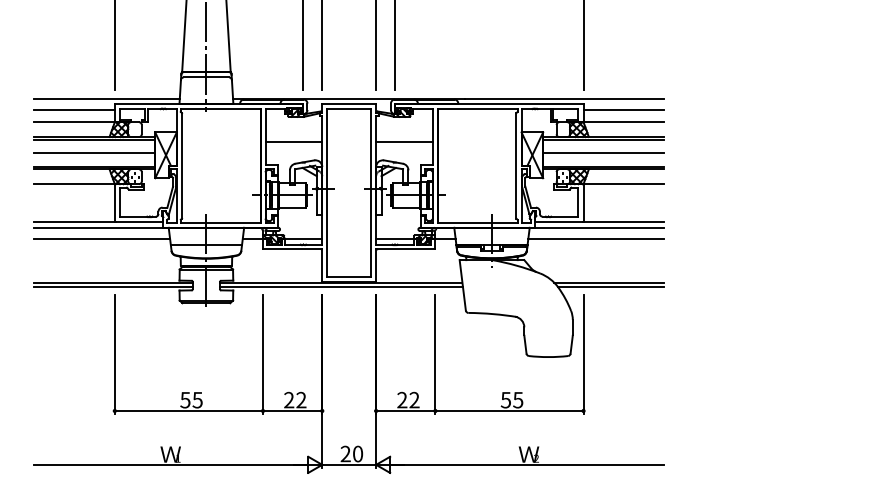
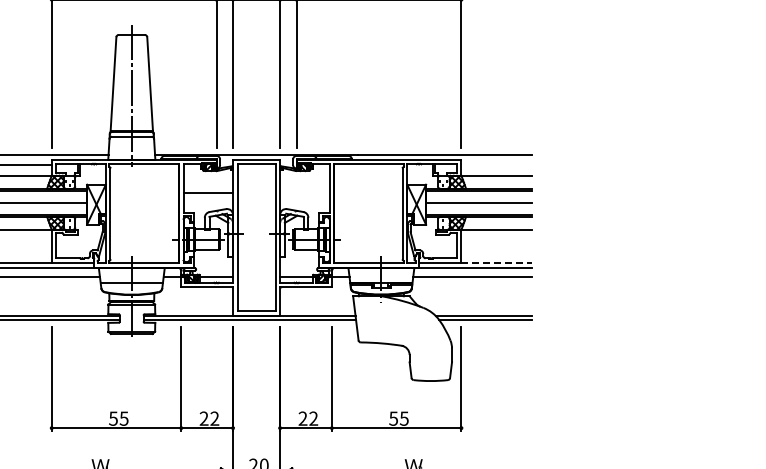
line: (623, 109) -> (496, 164), removed
line: (404, 142) -> (304, 193), removed
line: (623, 221) -> (496, 262), solid -> dashed

